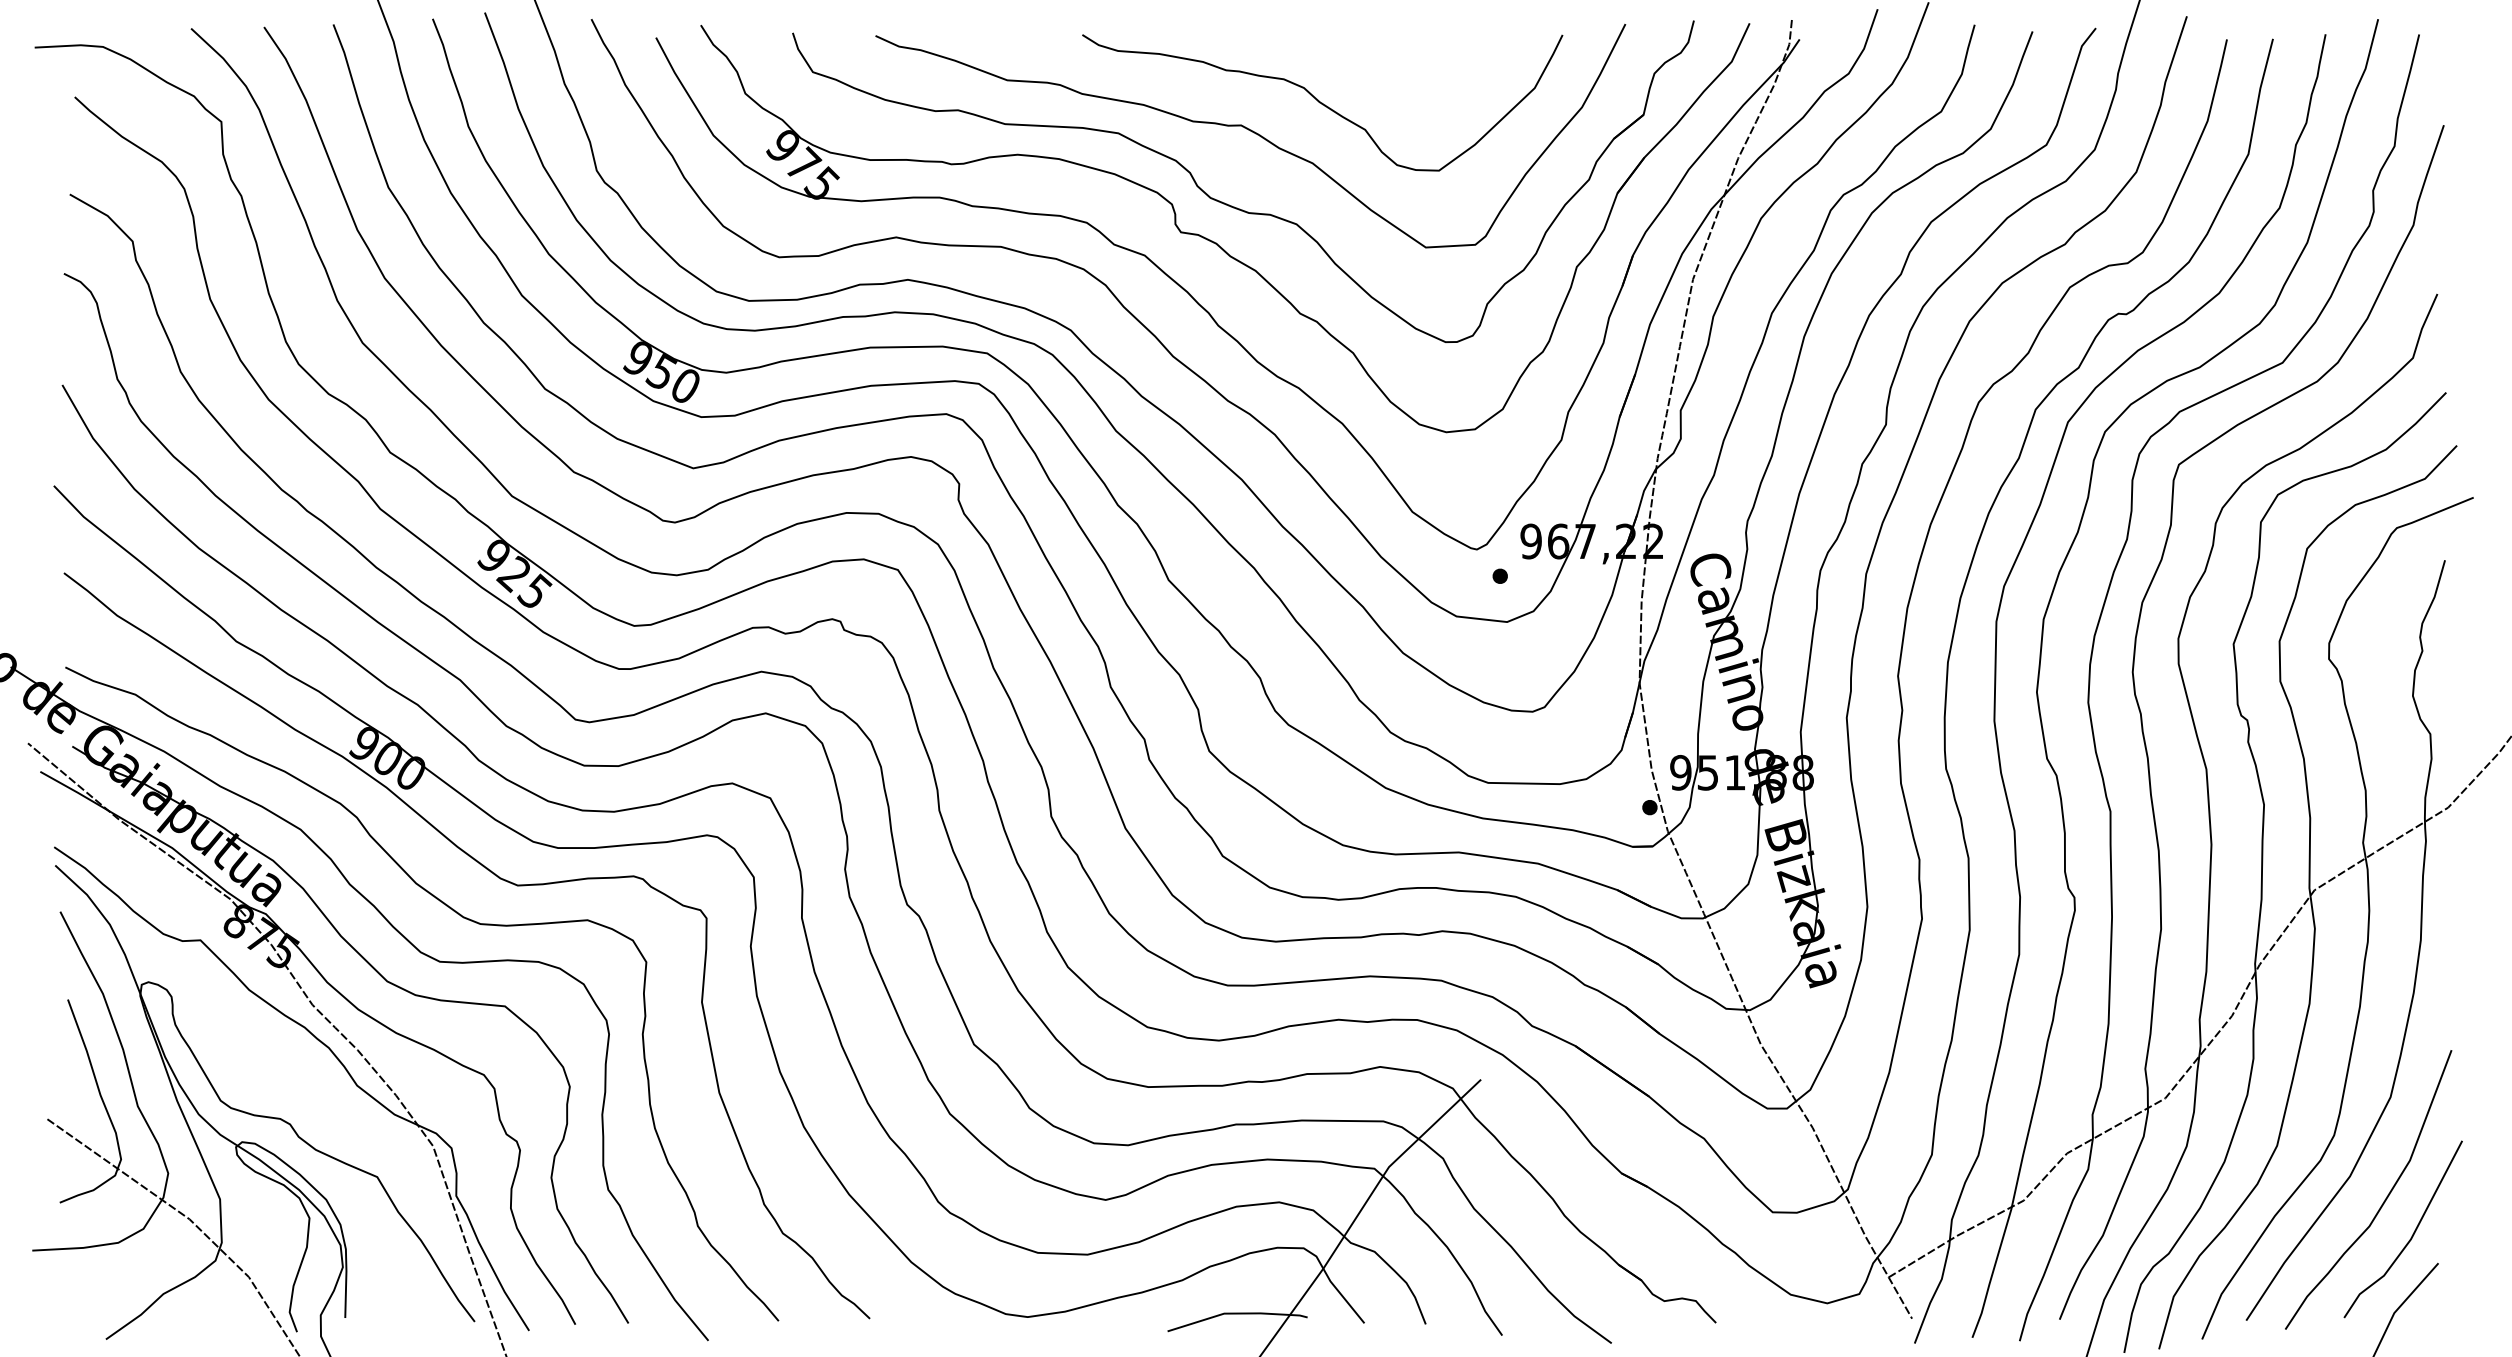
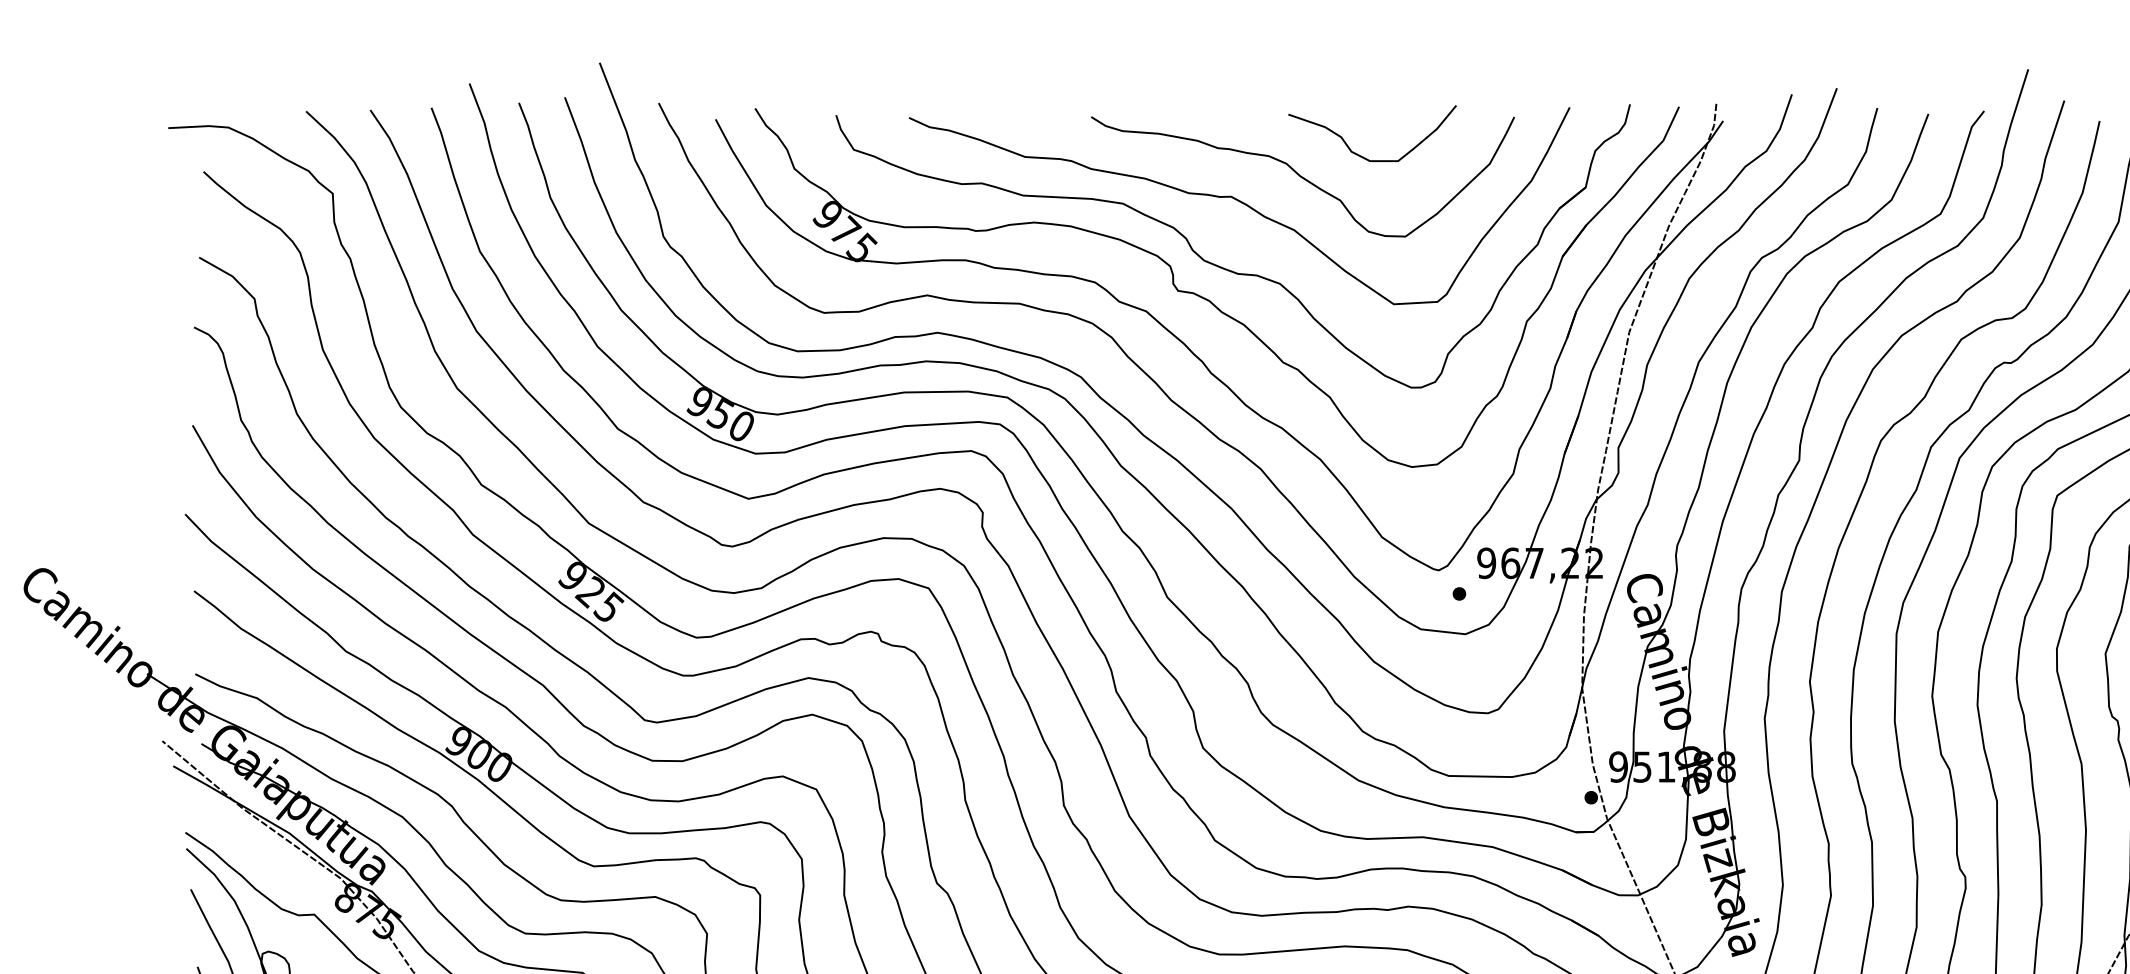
curve: (1388, 78) -> (1360, 155), added

